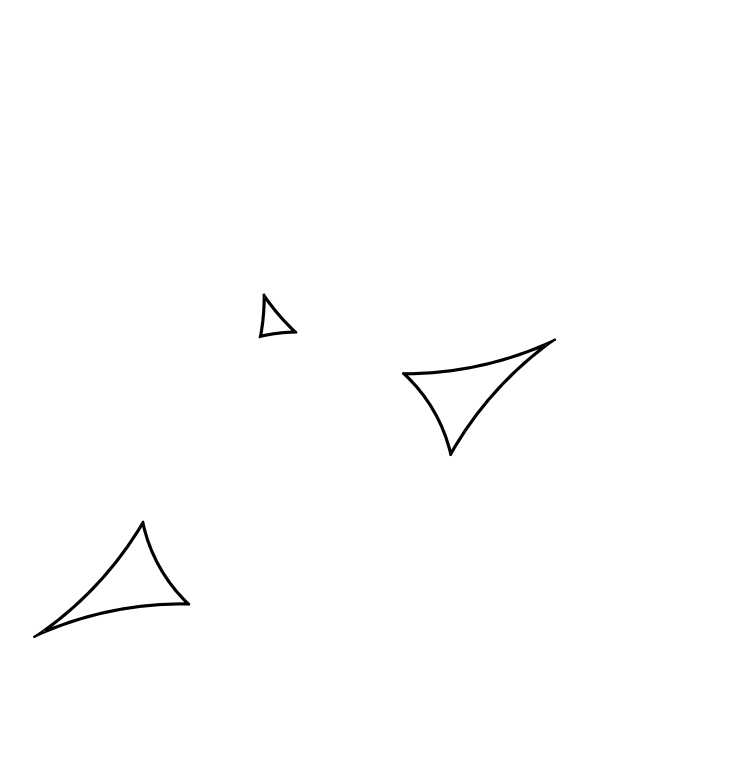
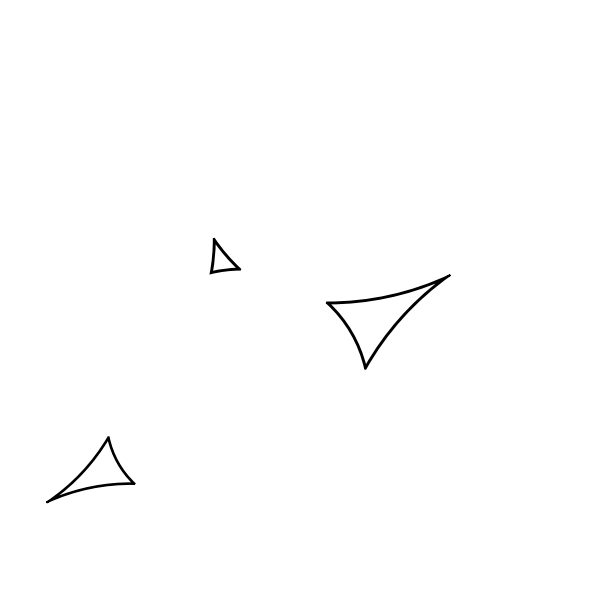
part: (111, 579) -> (90, 469), size x0.7

